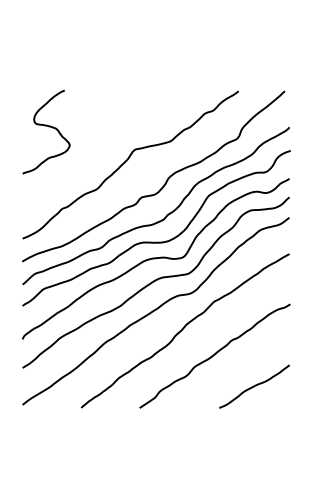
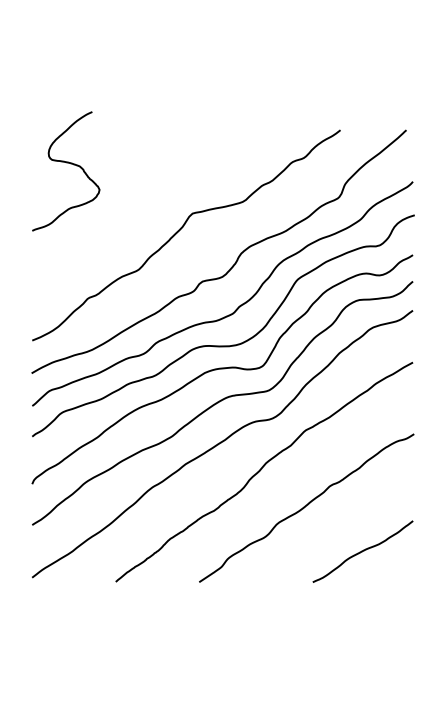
curve: (46, 126) -> (66, 163), moved

